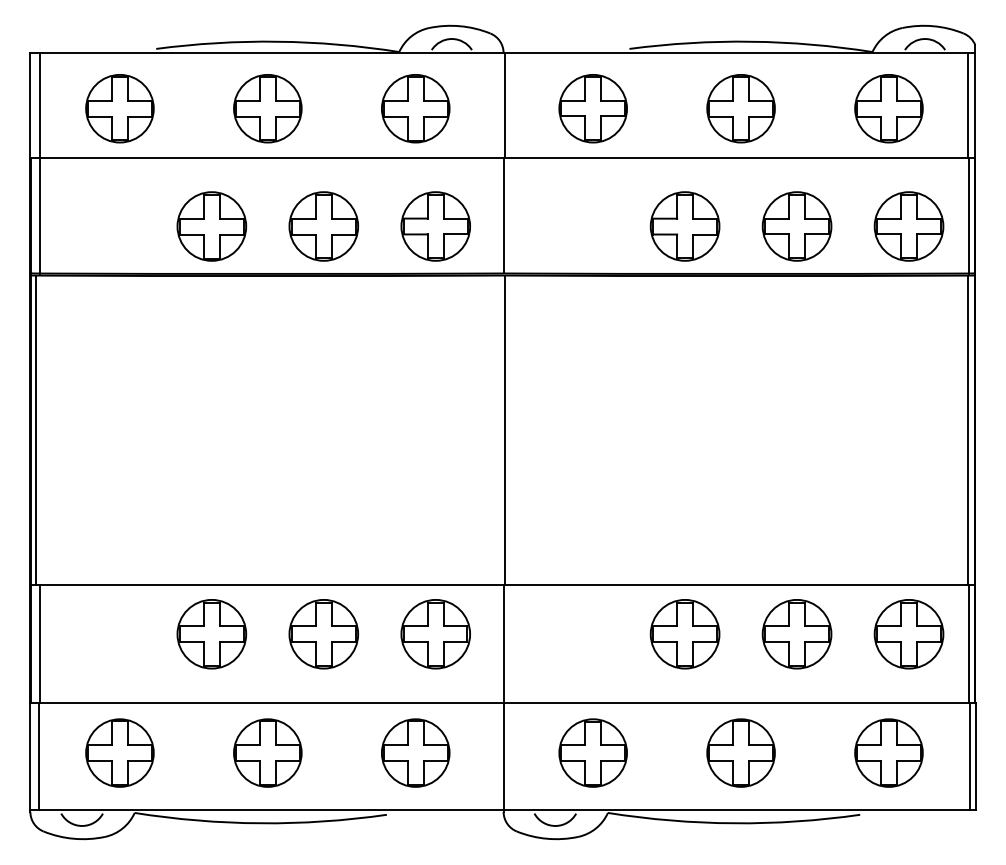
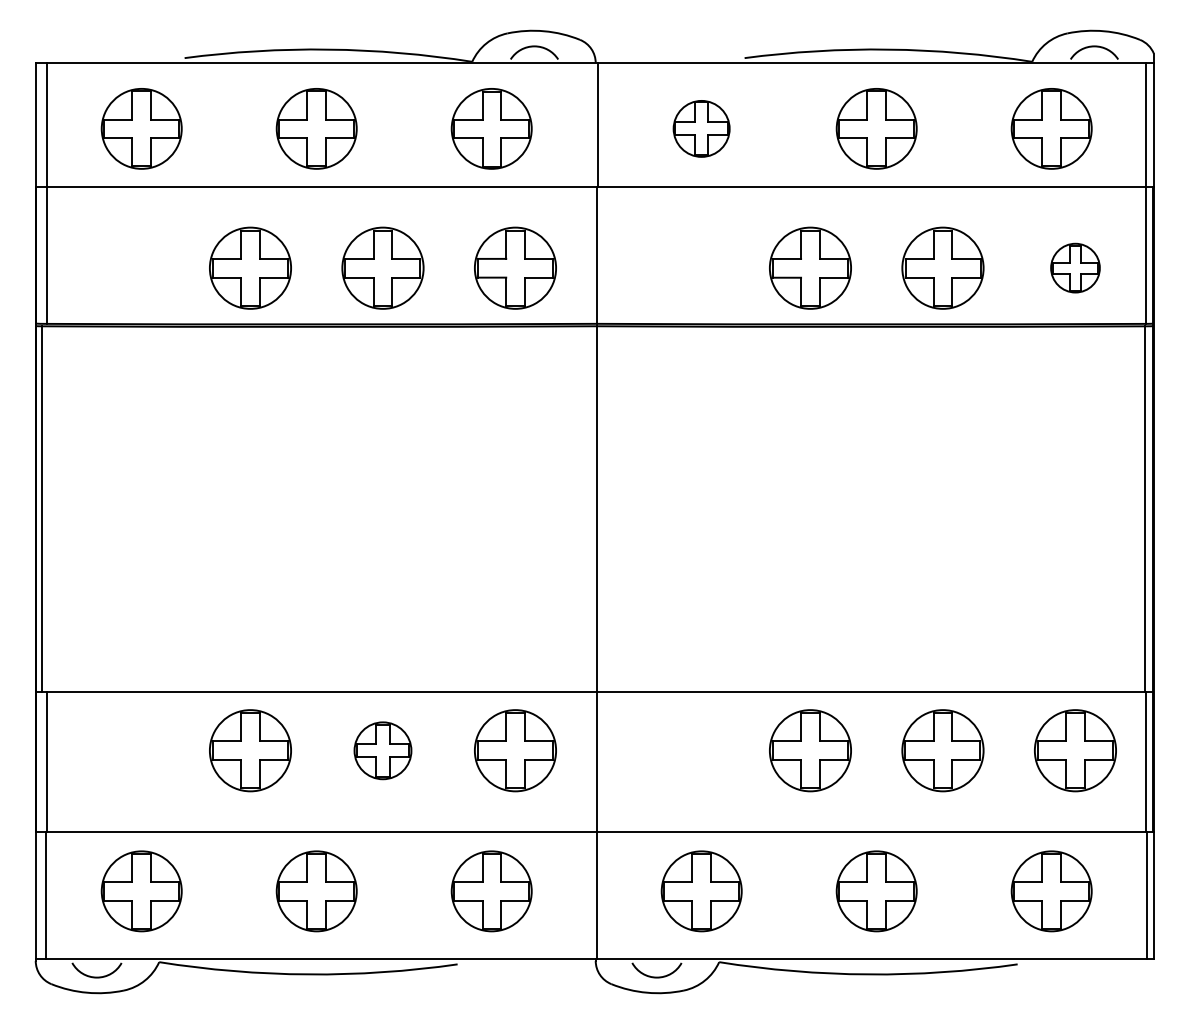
part: (593, 108) -> (701, 128), size x0.7
part: (909, 225) -> (1075, 267), size x0.6
part: (323, 634) -> (382, 750), size x0.7

